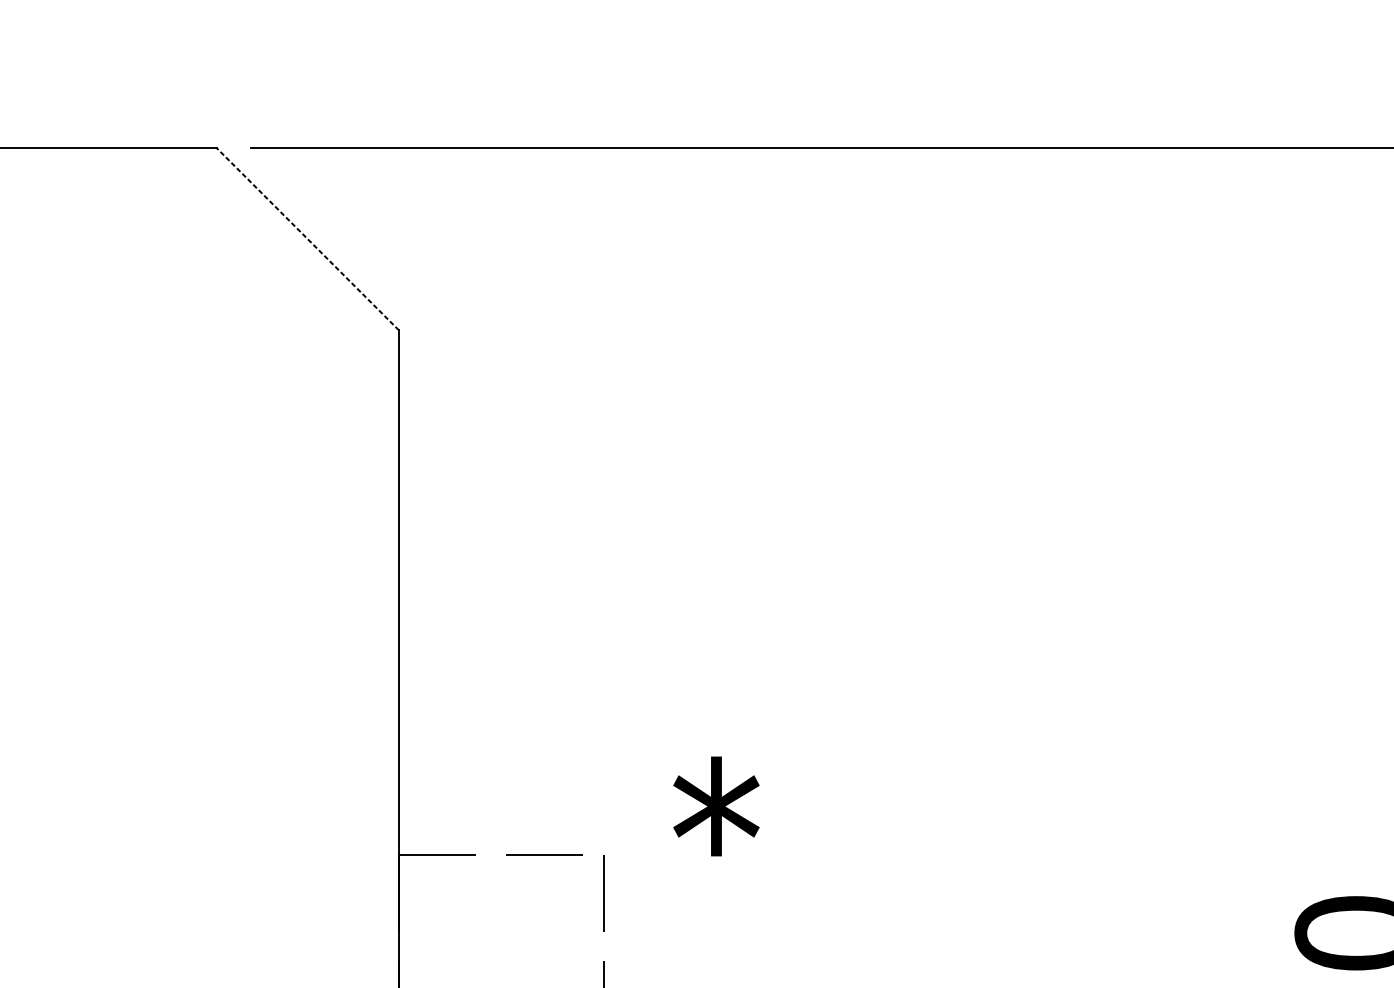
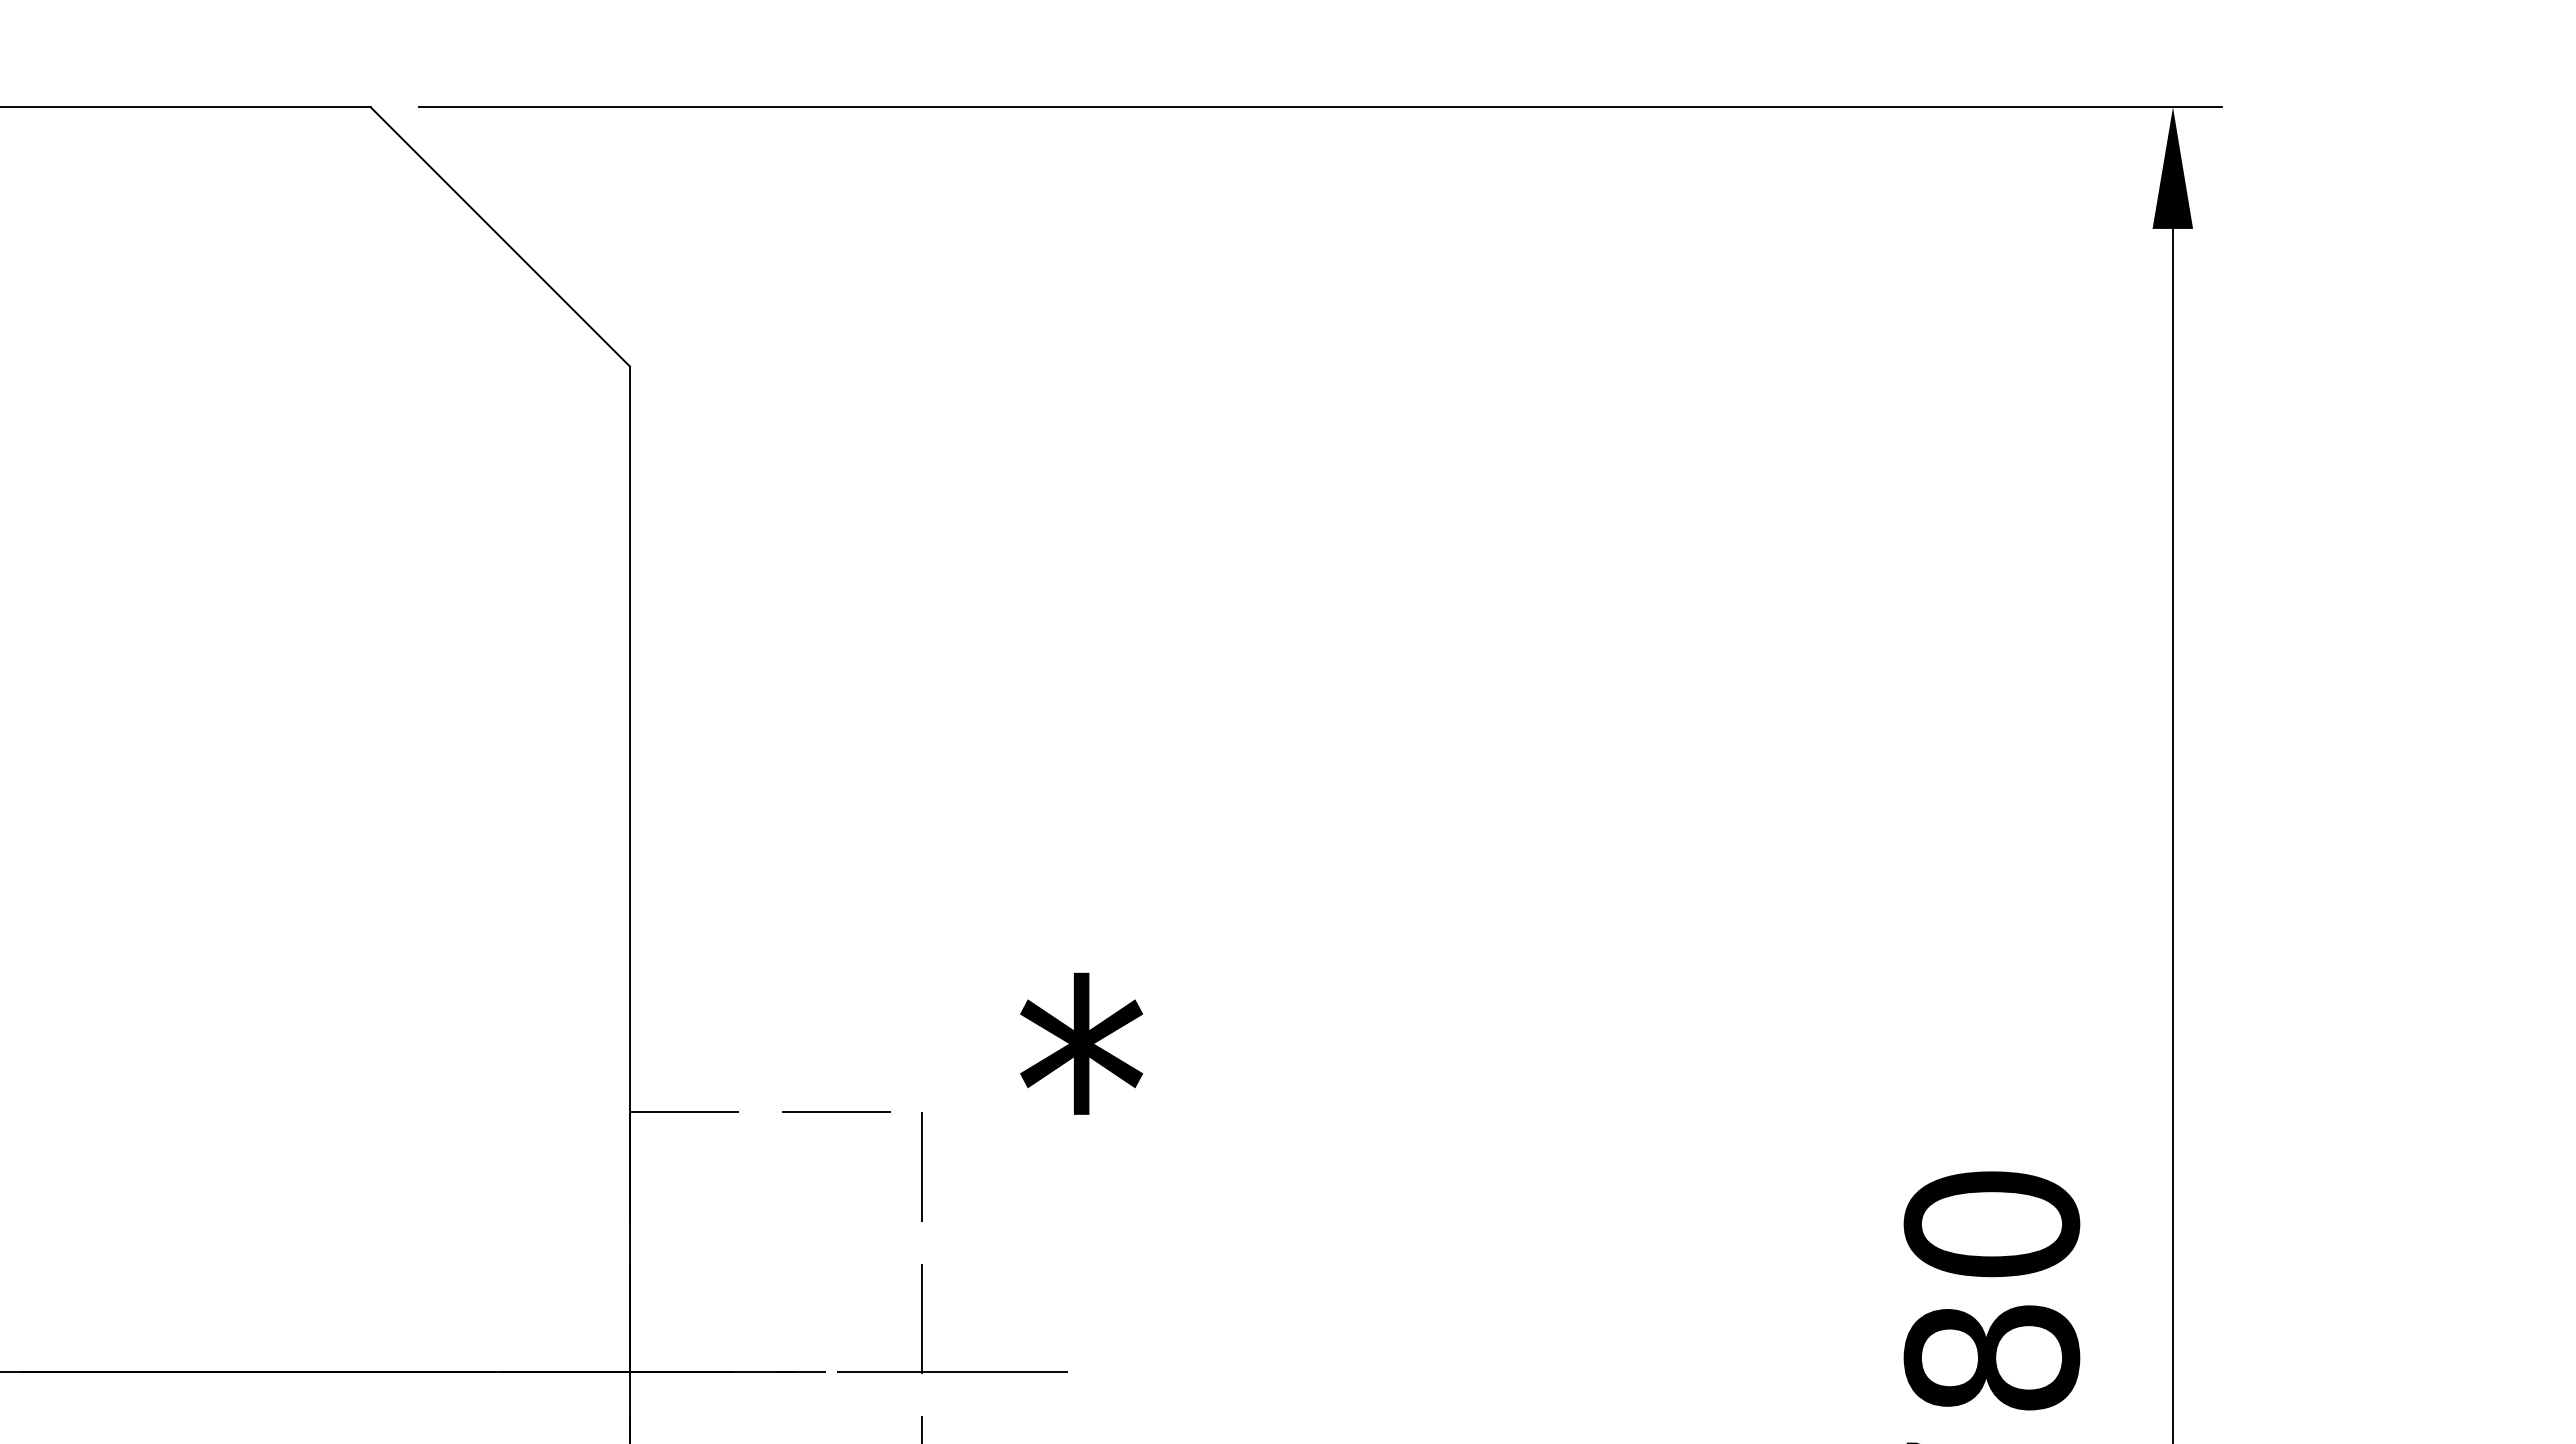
line: (307, 238) -> (499, 236), dashed -> solid

